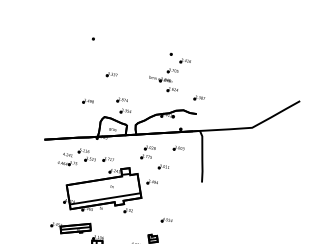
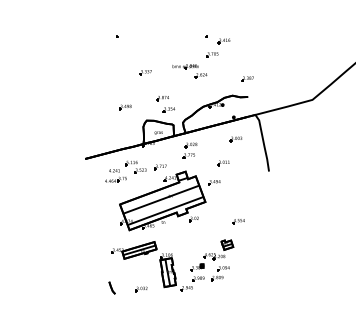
part: (163, 84) -> (189, 71), moved
part: (147, 152) -> (189, 150), moved
line: (103, 188) -> (161, 199), added

